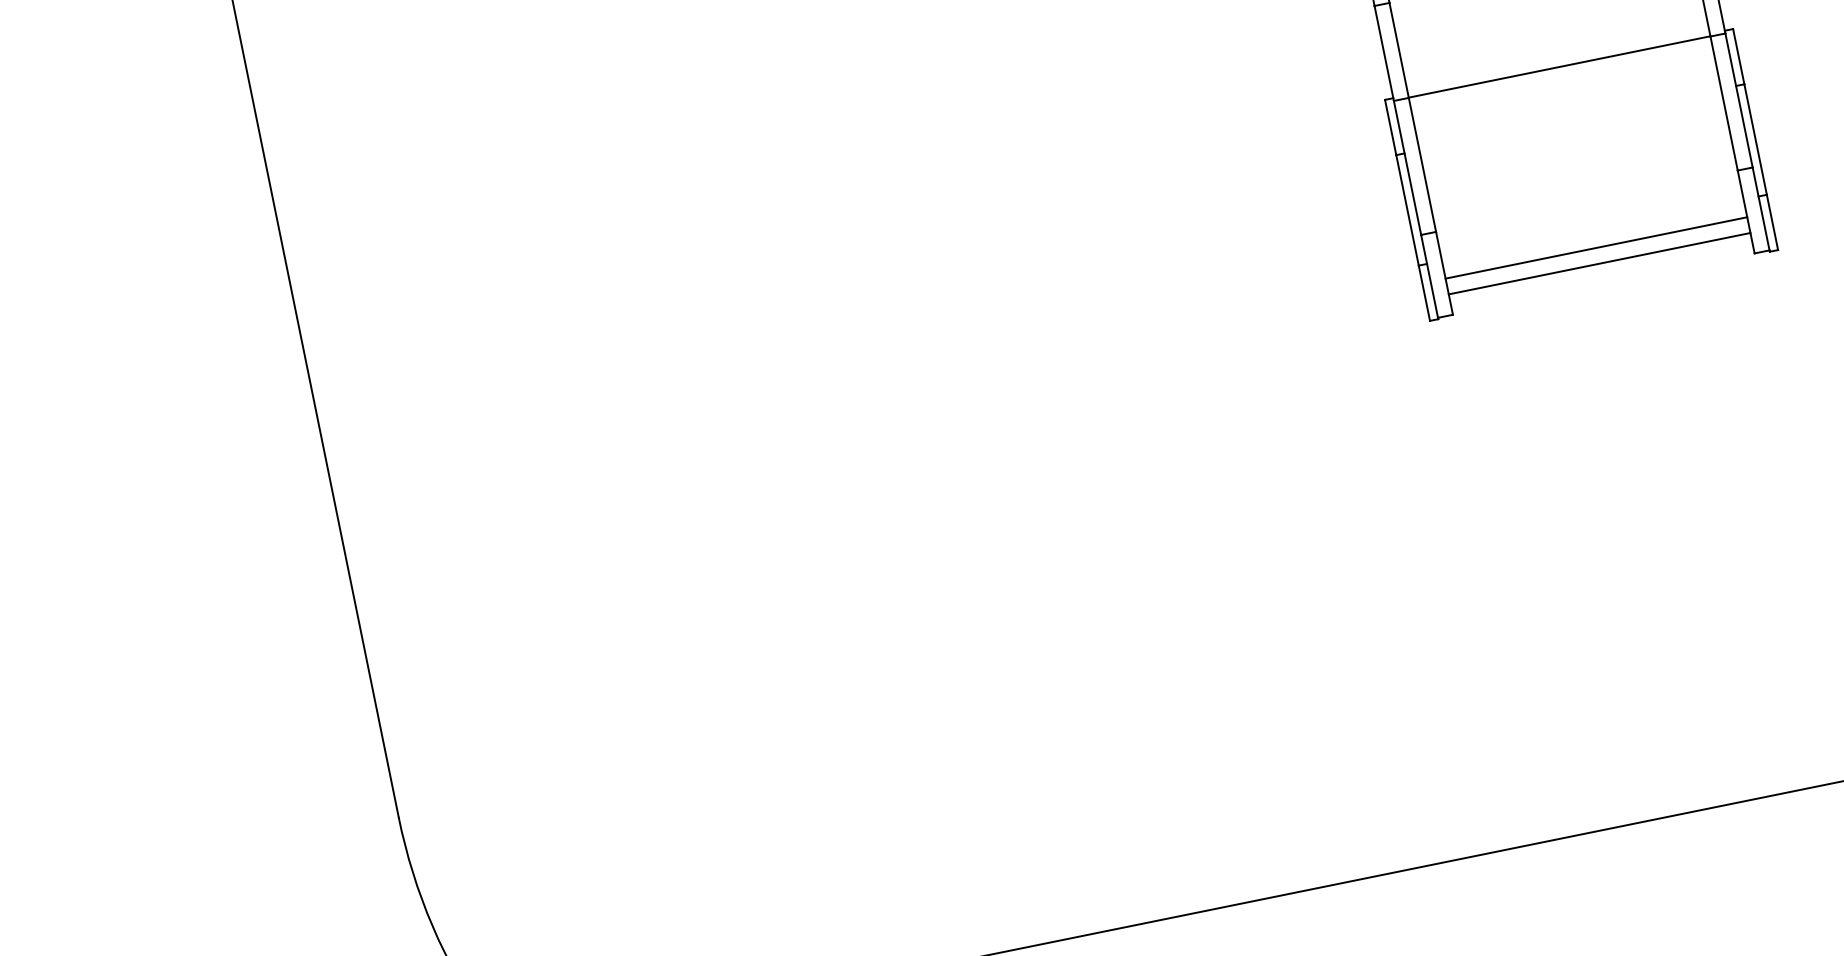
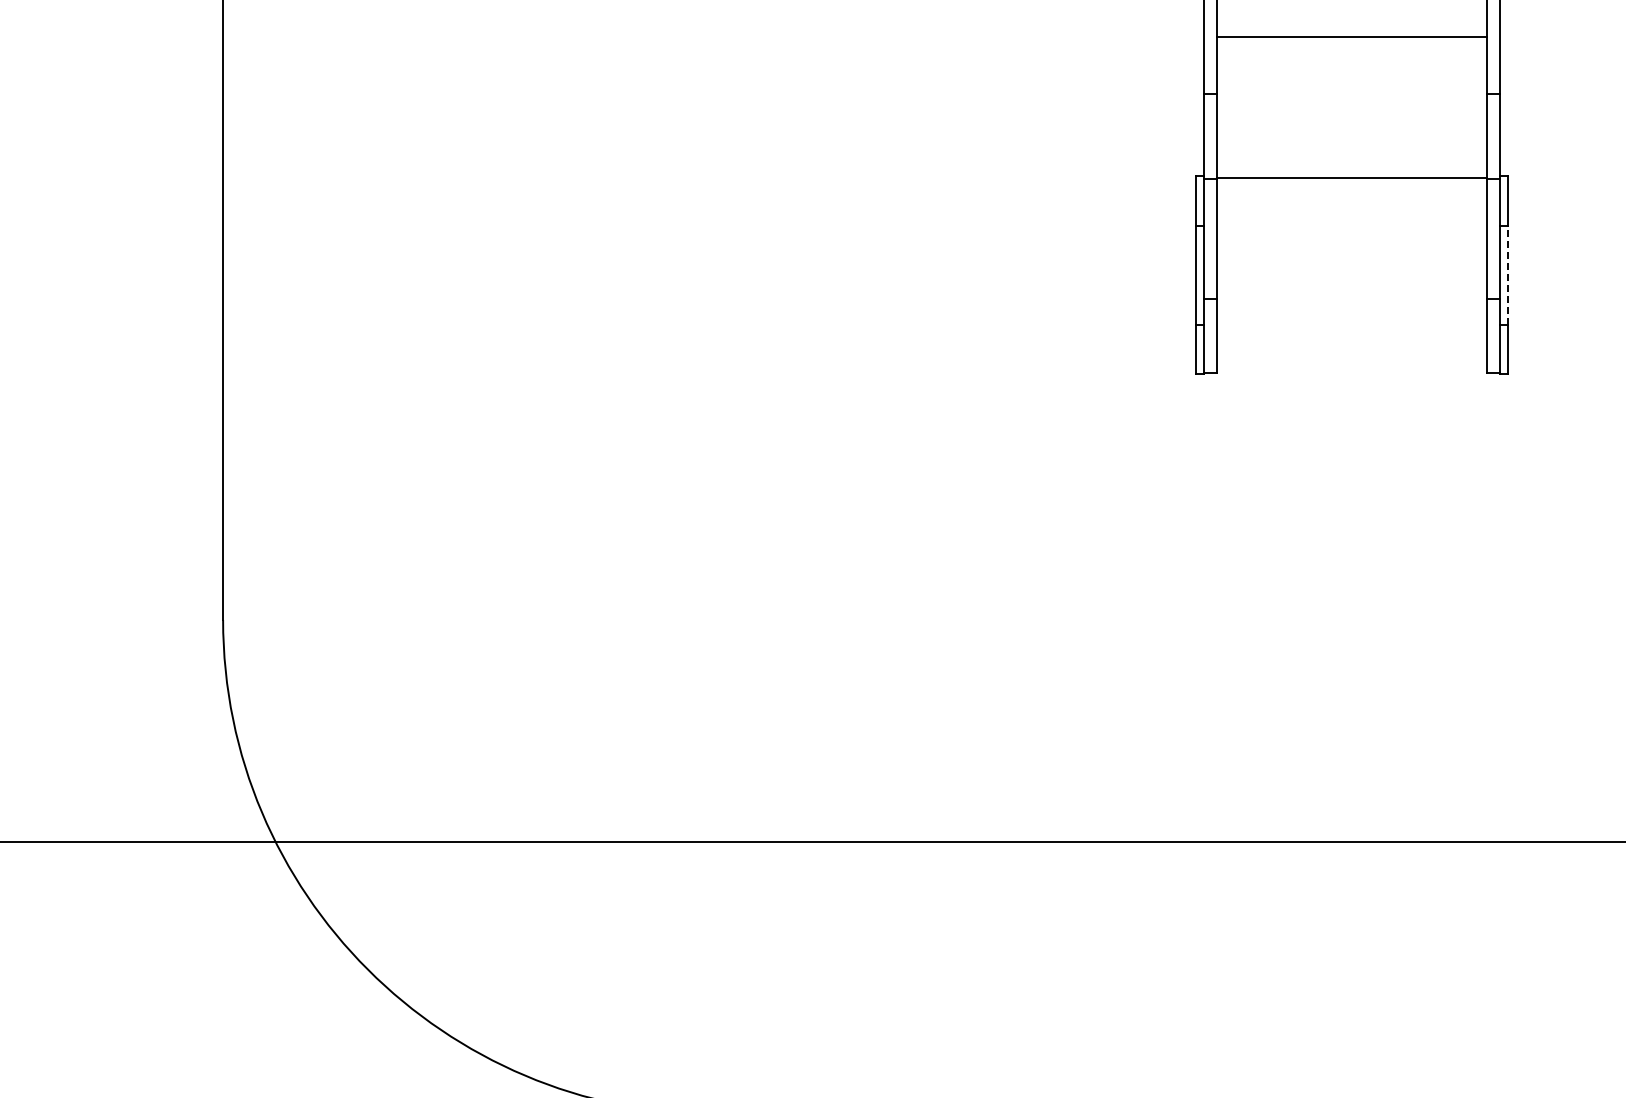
line: (1755, 139) -> (1507, 274), solid -> dashed
line: (1596, 247) -> (1352, 340), removed
line: (1600, 263) -> (1352, 354), removed

